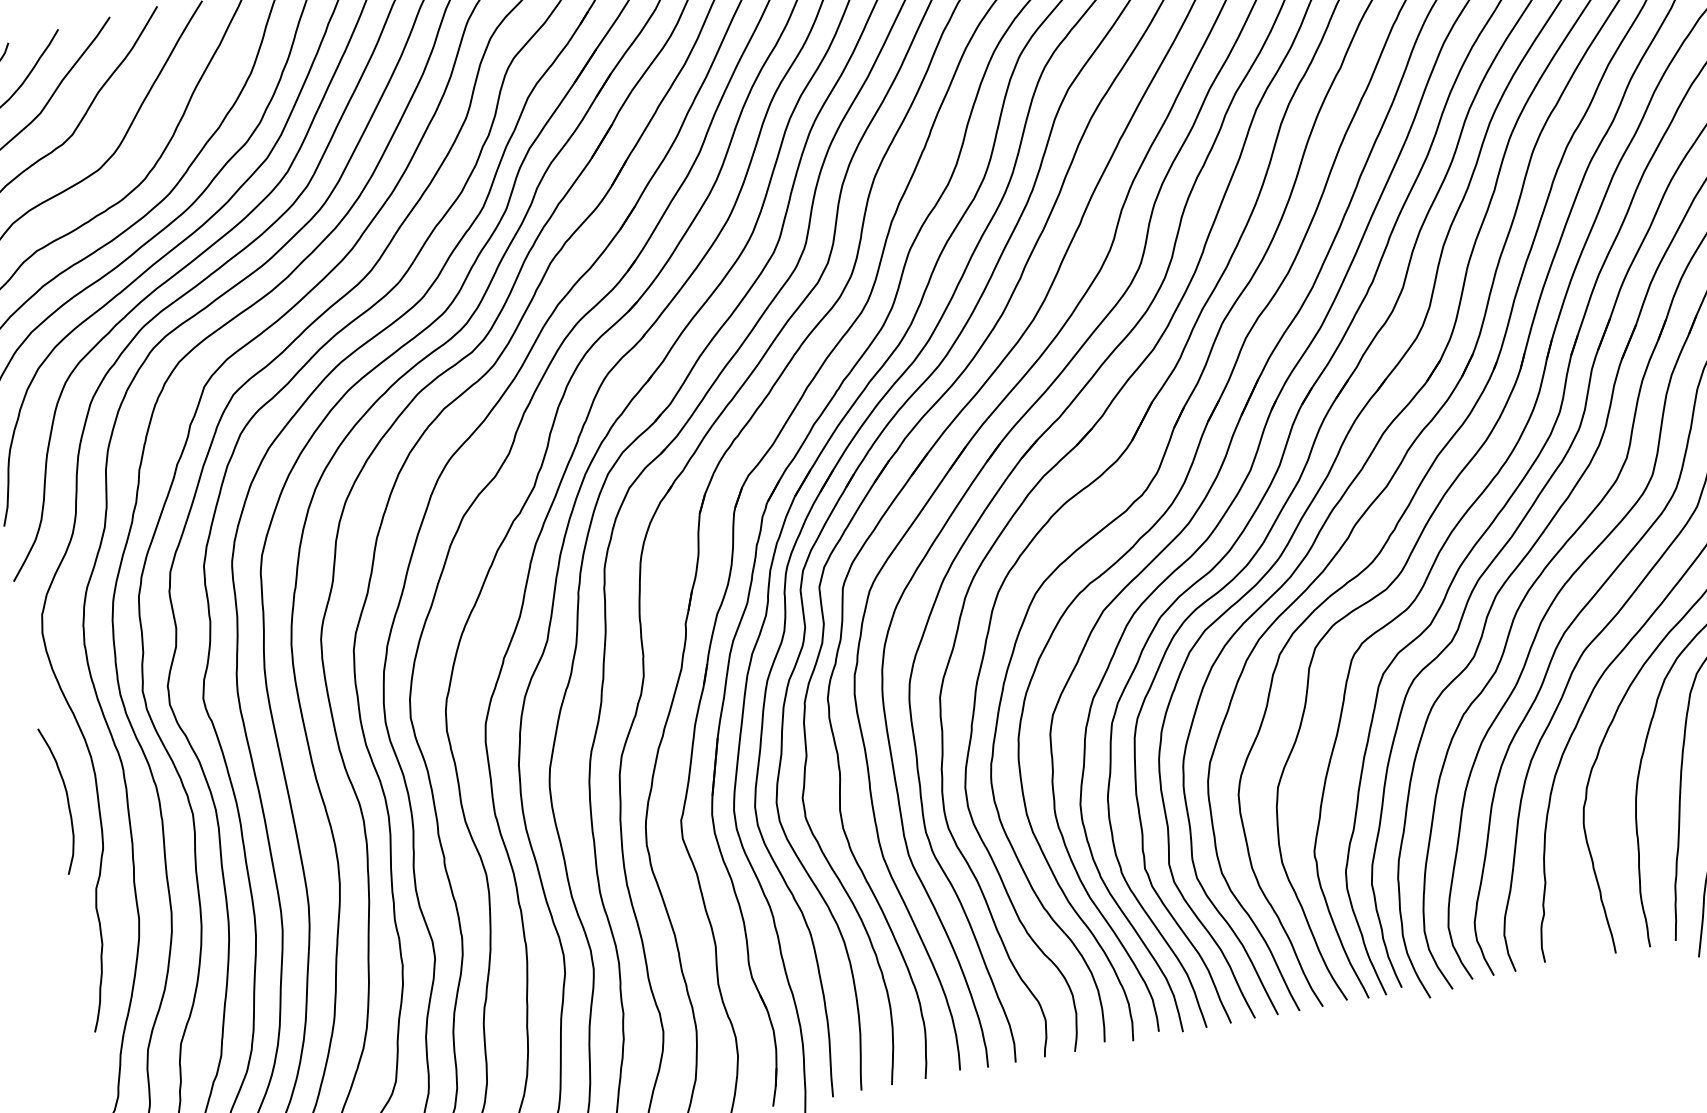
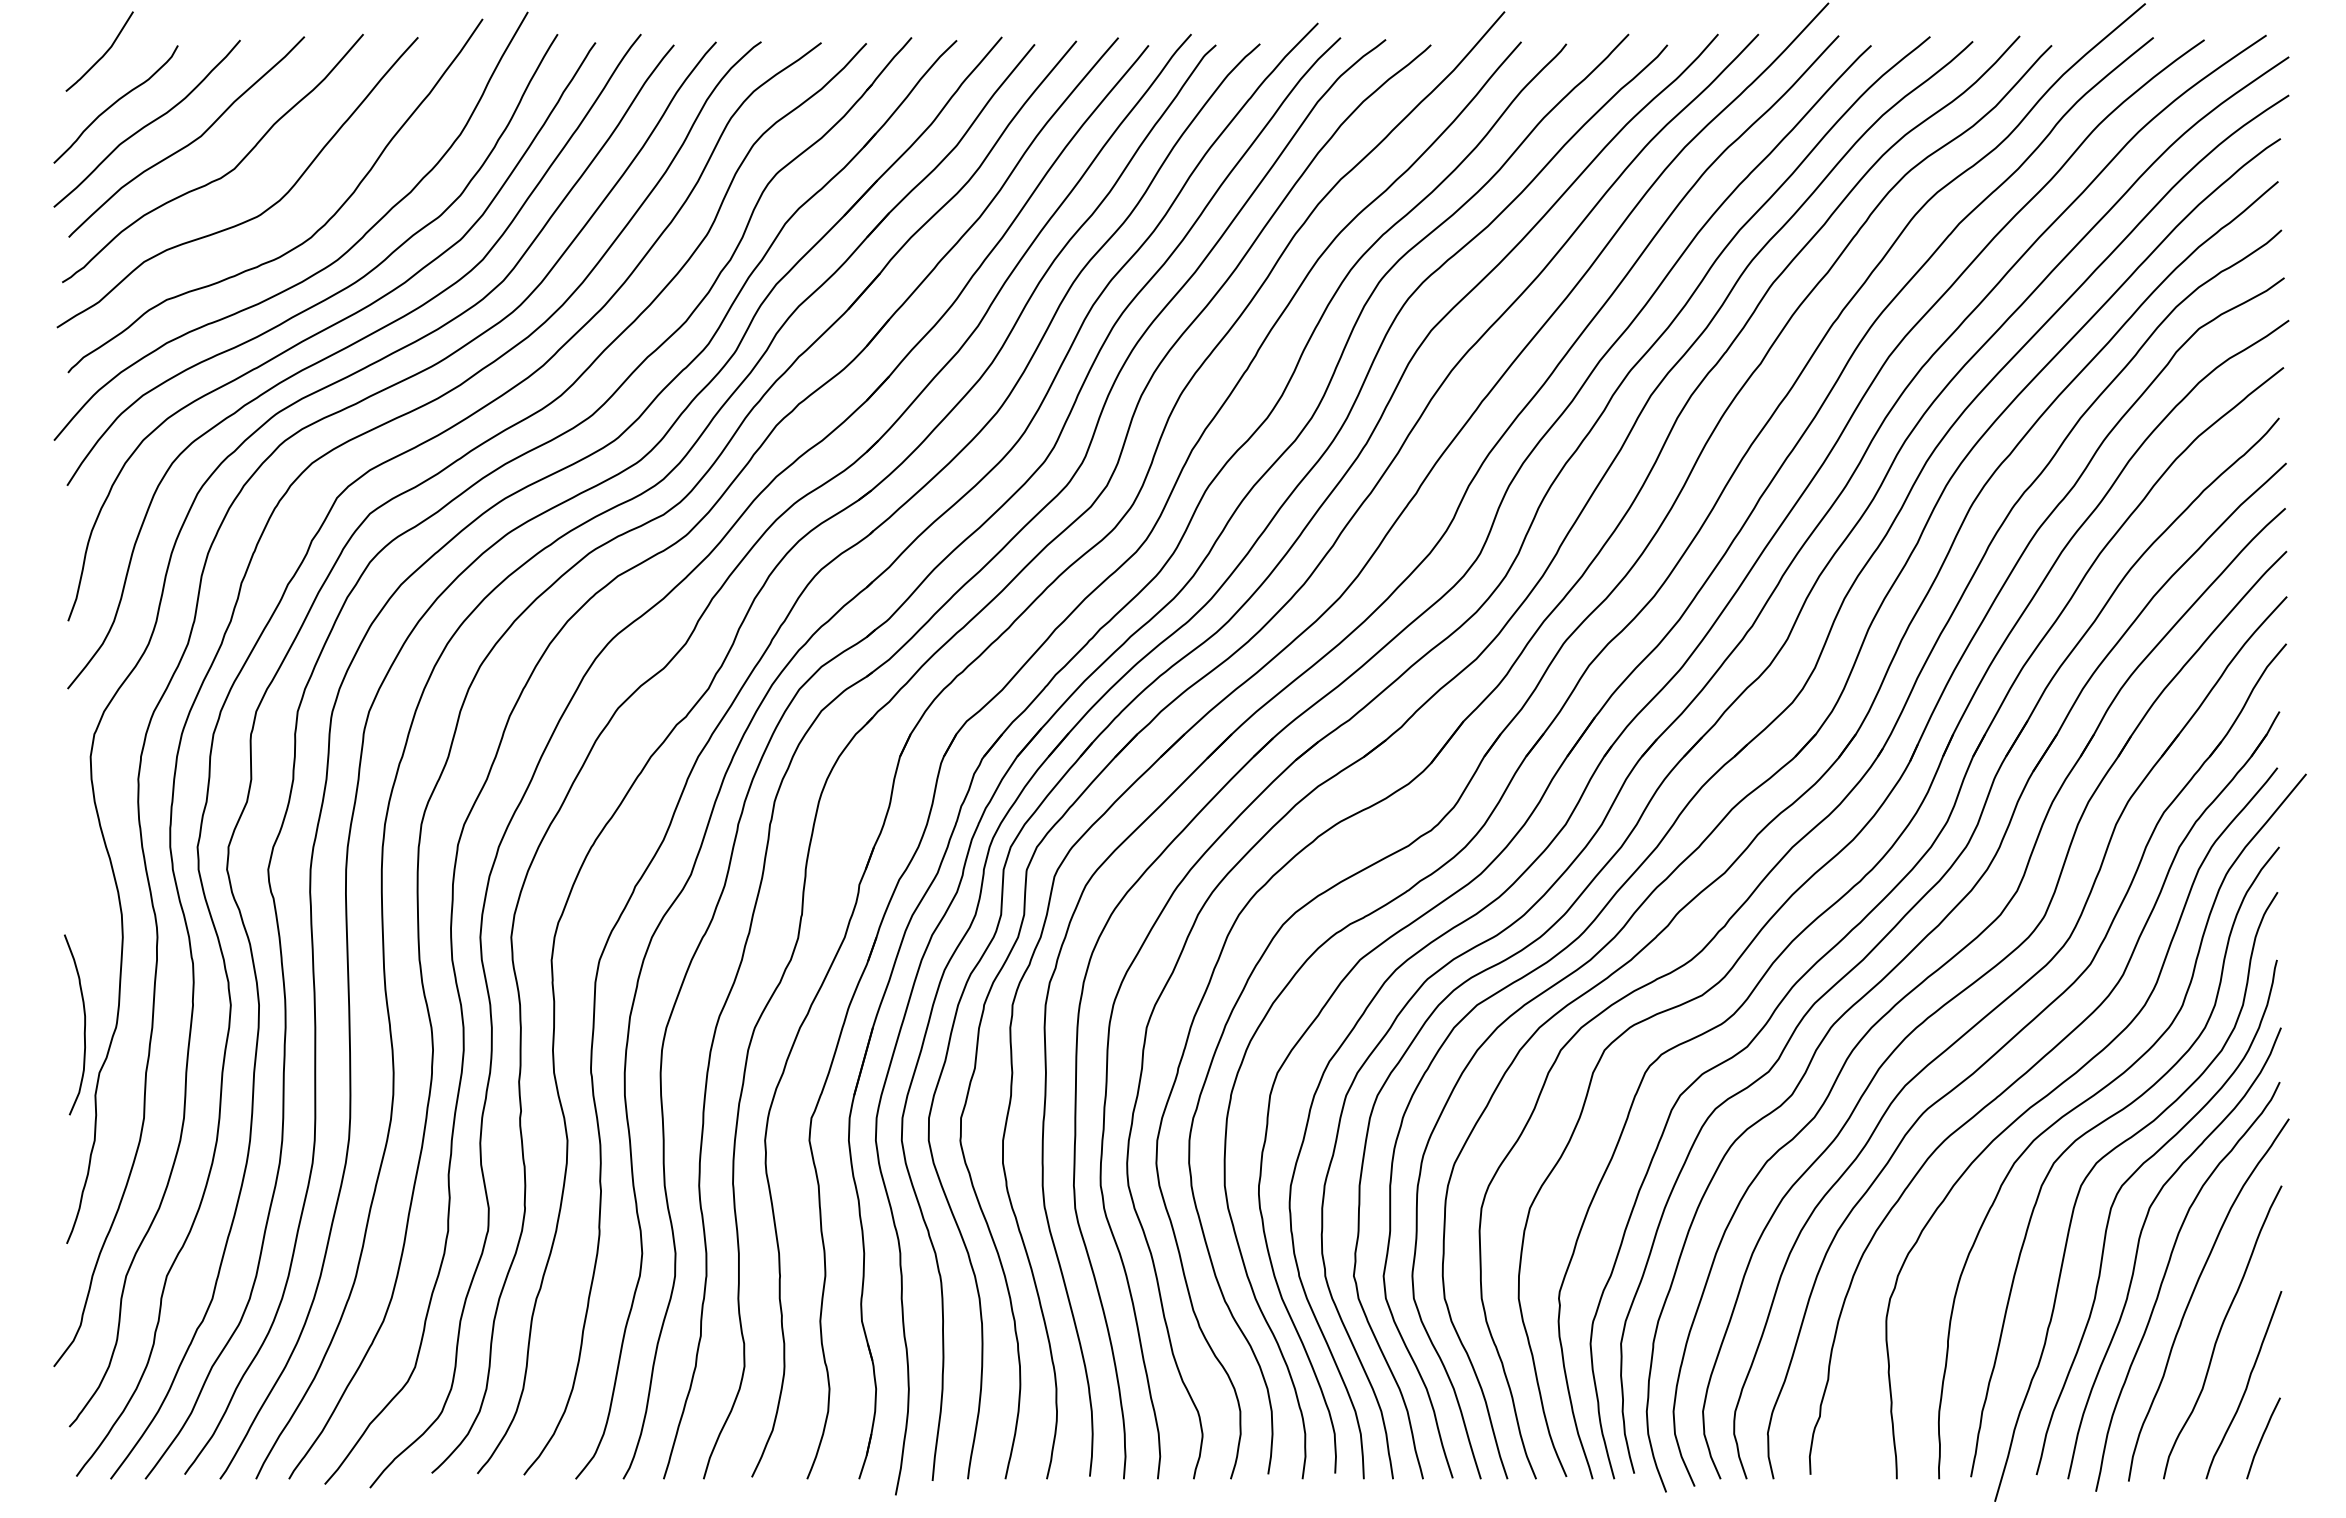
curve: (67, 798) -> (84, 1024), moved

